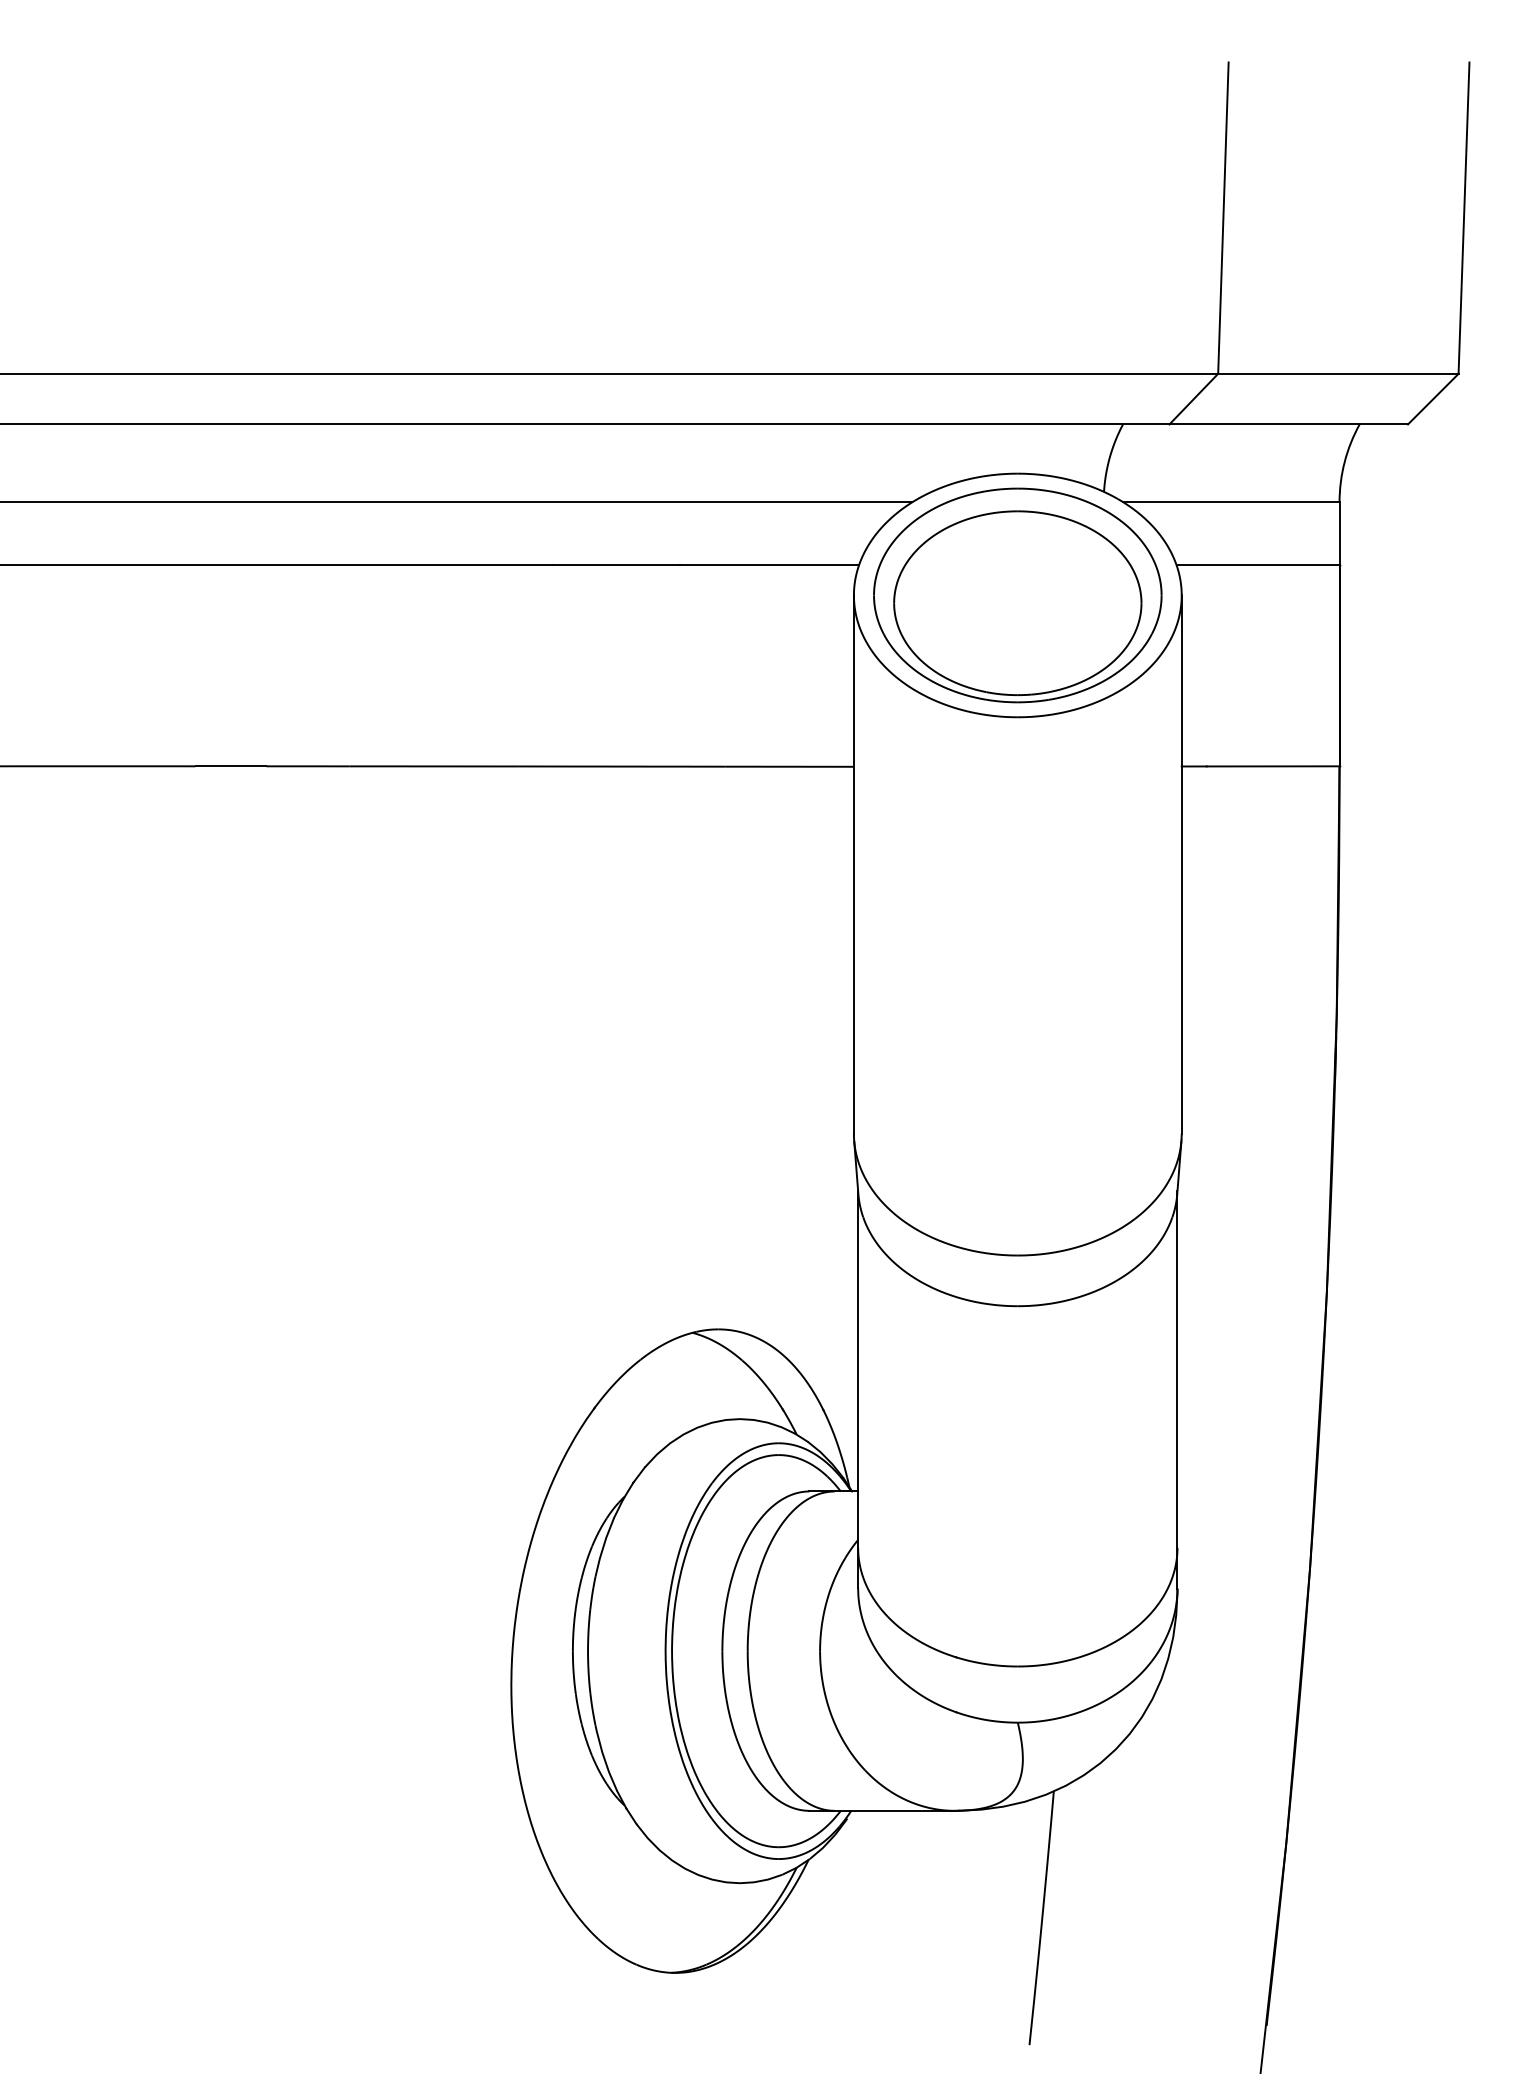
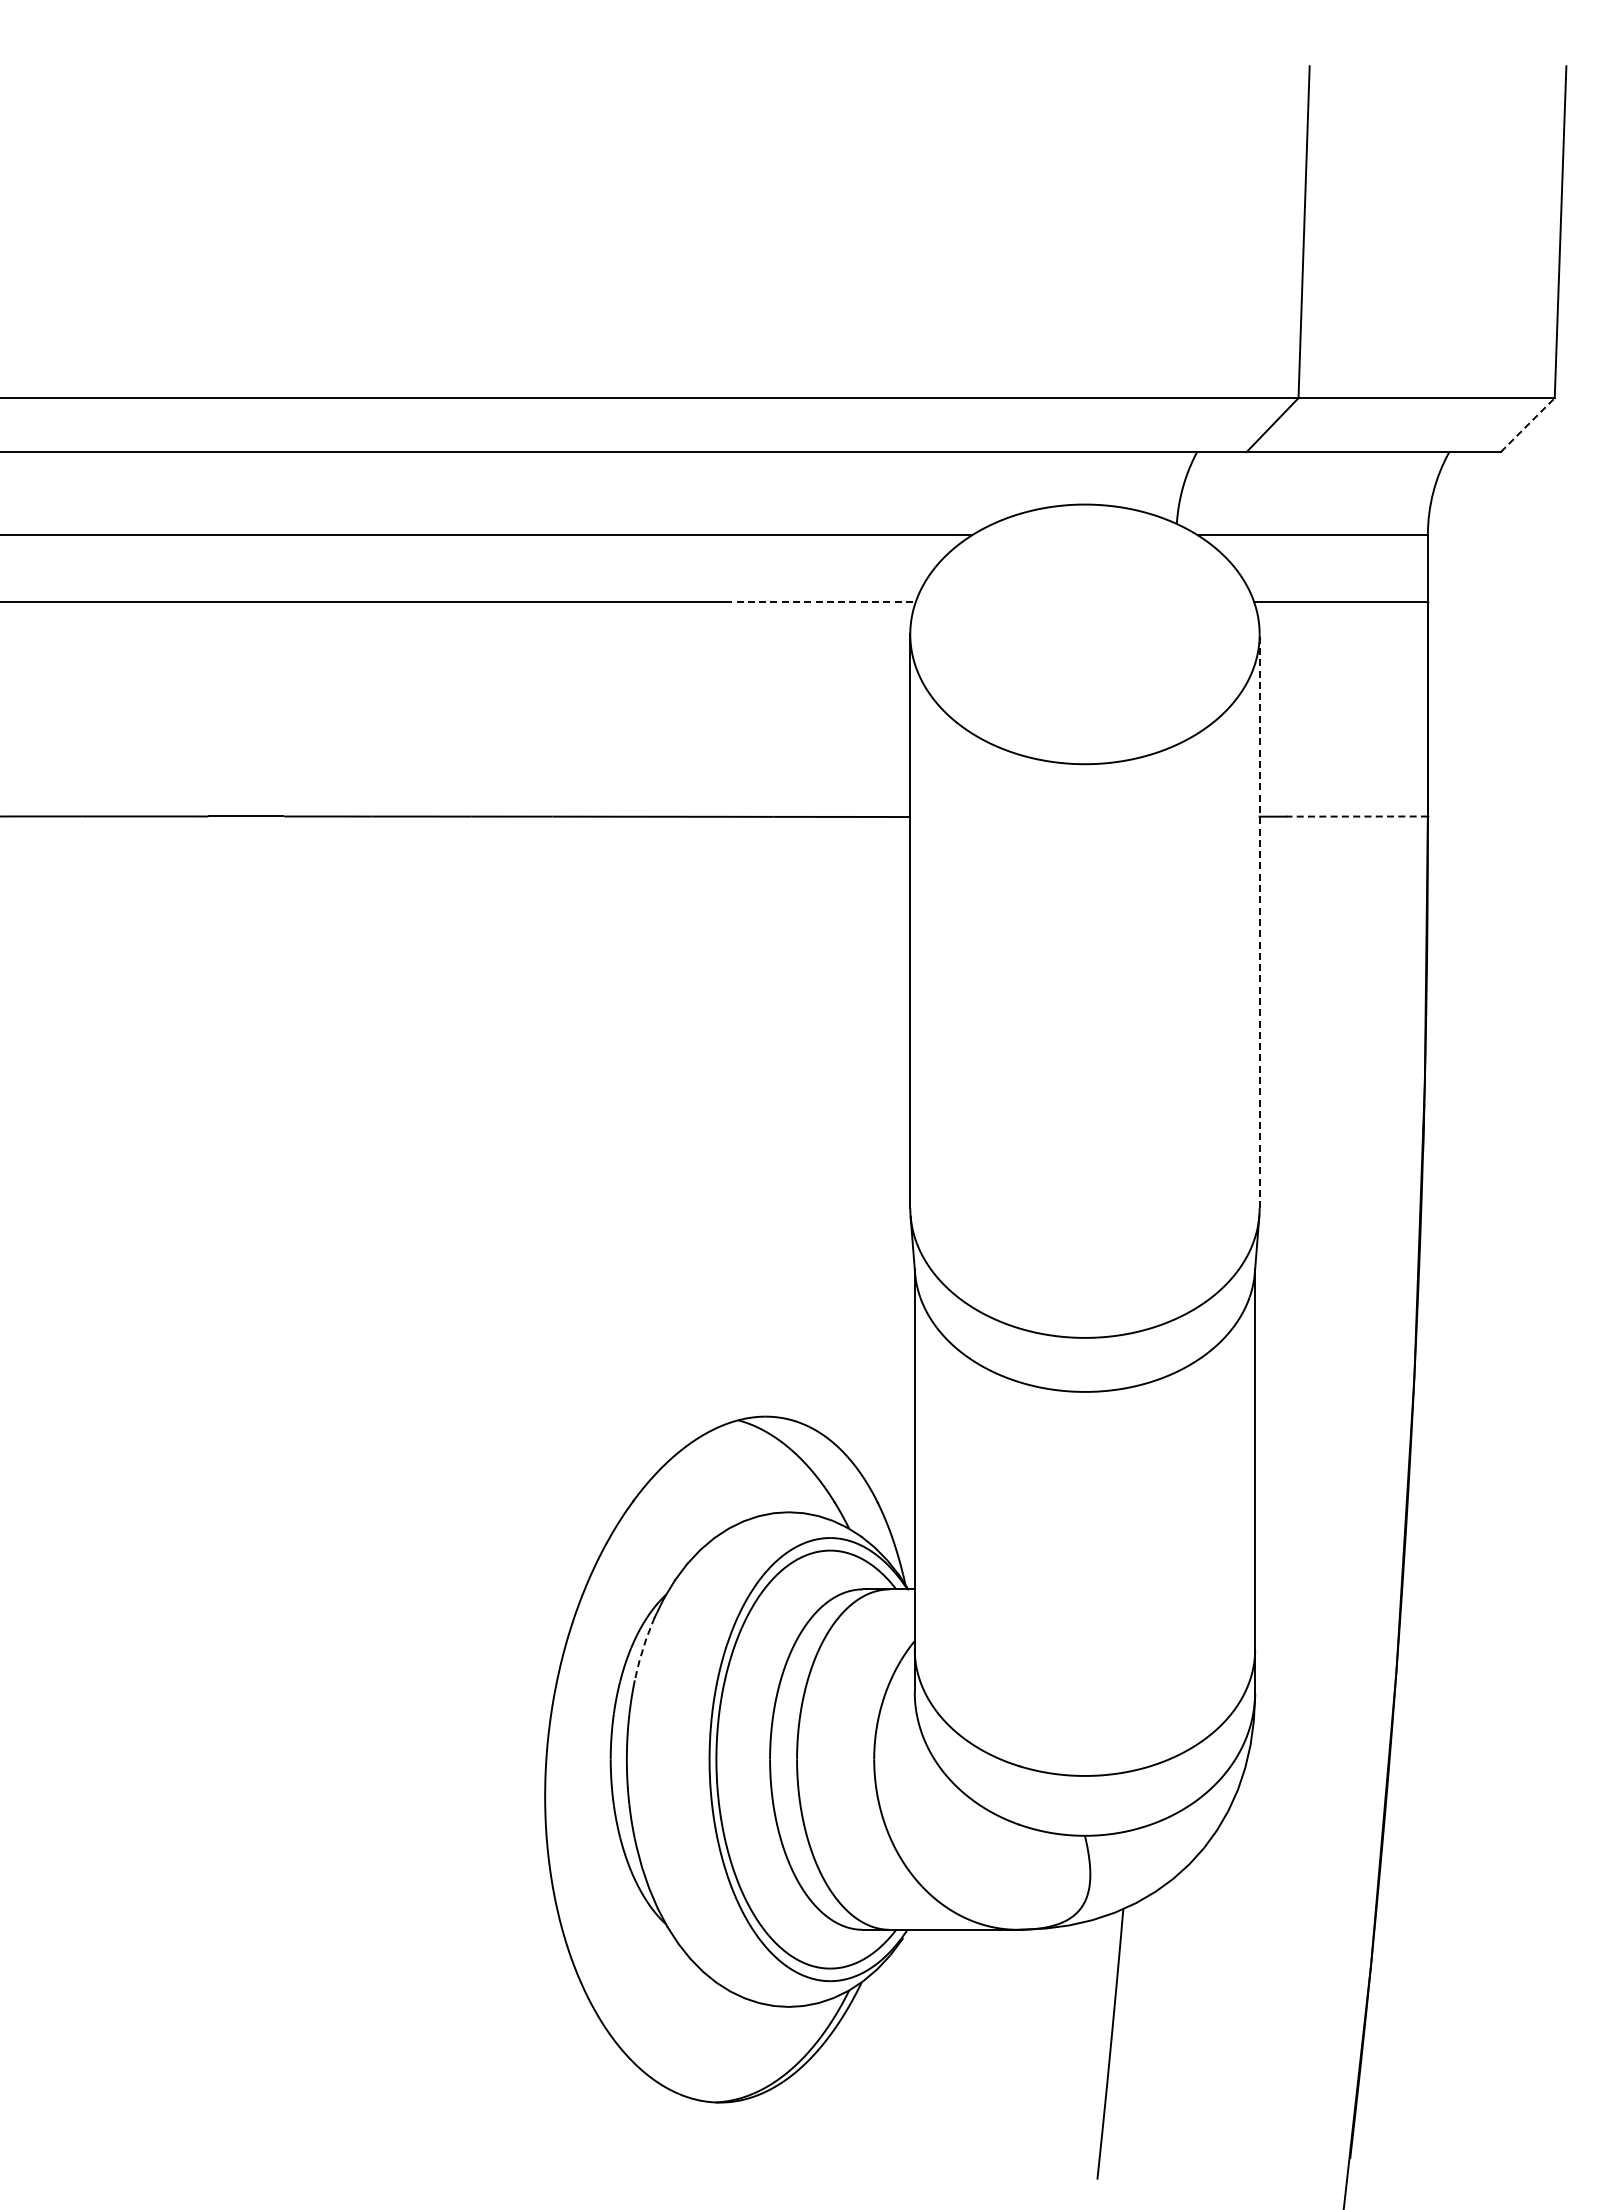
line: (1433, 398) -> (1528, 424), solid -> dashed
line: (770, 565) -> (821, 602), solid -> dashed
part: (1017, 595) -> (1084, 634), removed
line: (1273, 766) -> (1357, 816), solid -> dashed
line: (1181, 864) -> (1259, 921), solid -> dashed
line: (603, 1546) -> (643, 1648), solid -> dashed

